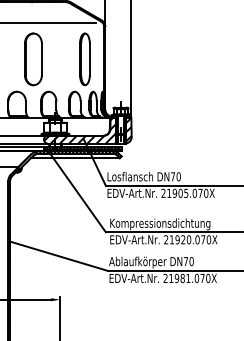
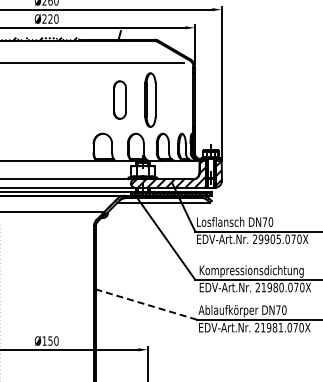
part: (32, 58) -> (119, 99), size x0.7
part: (84, 58) -> (150, 99), moved
text: (168, 193) -> (260, 239), 21905.070X -> 29905.070X
text: (183, 239) -> (275, 287), 21920.070X -> 21980.070X
line: (58, 256) -> (146, 304), solid -> dashed

